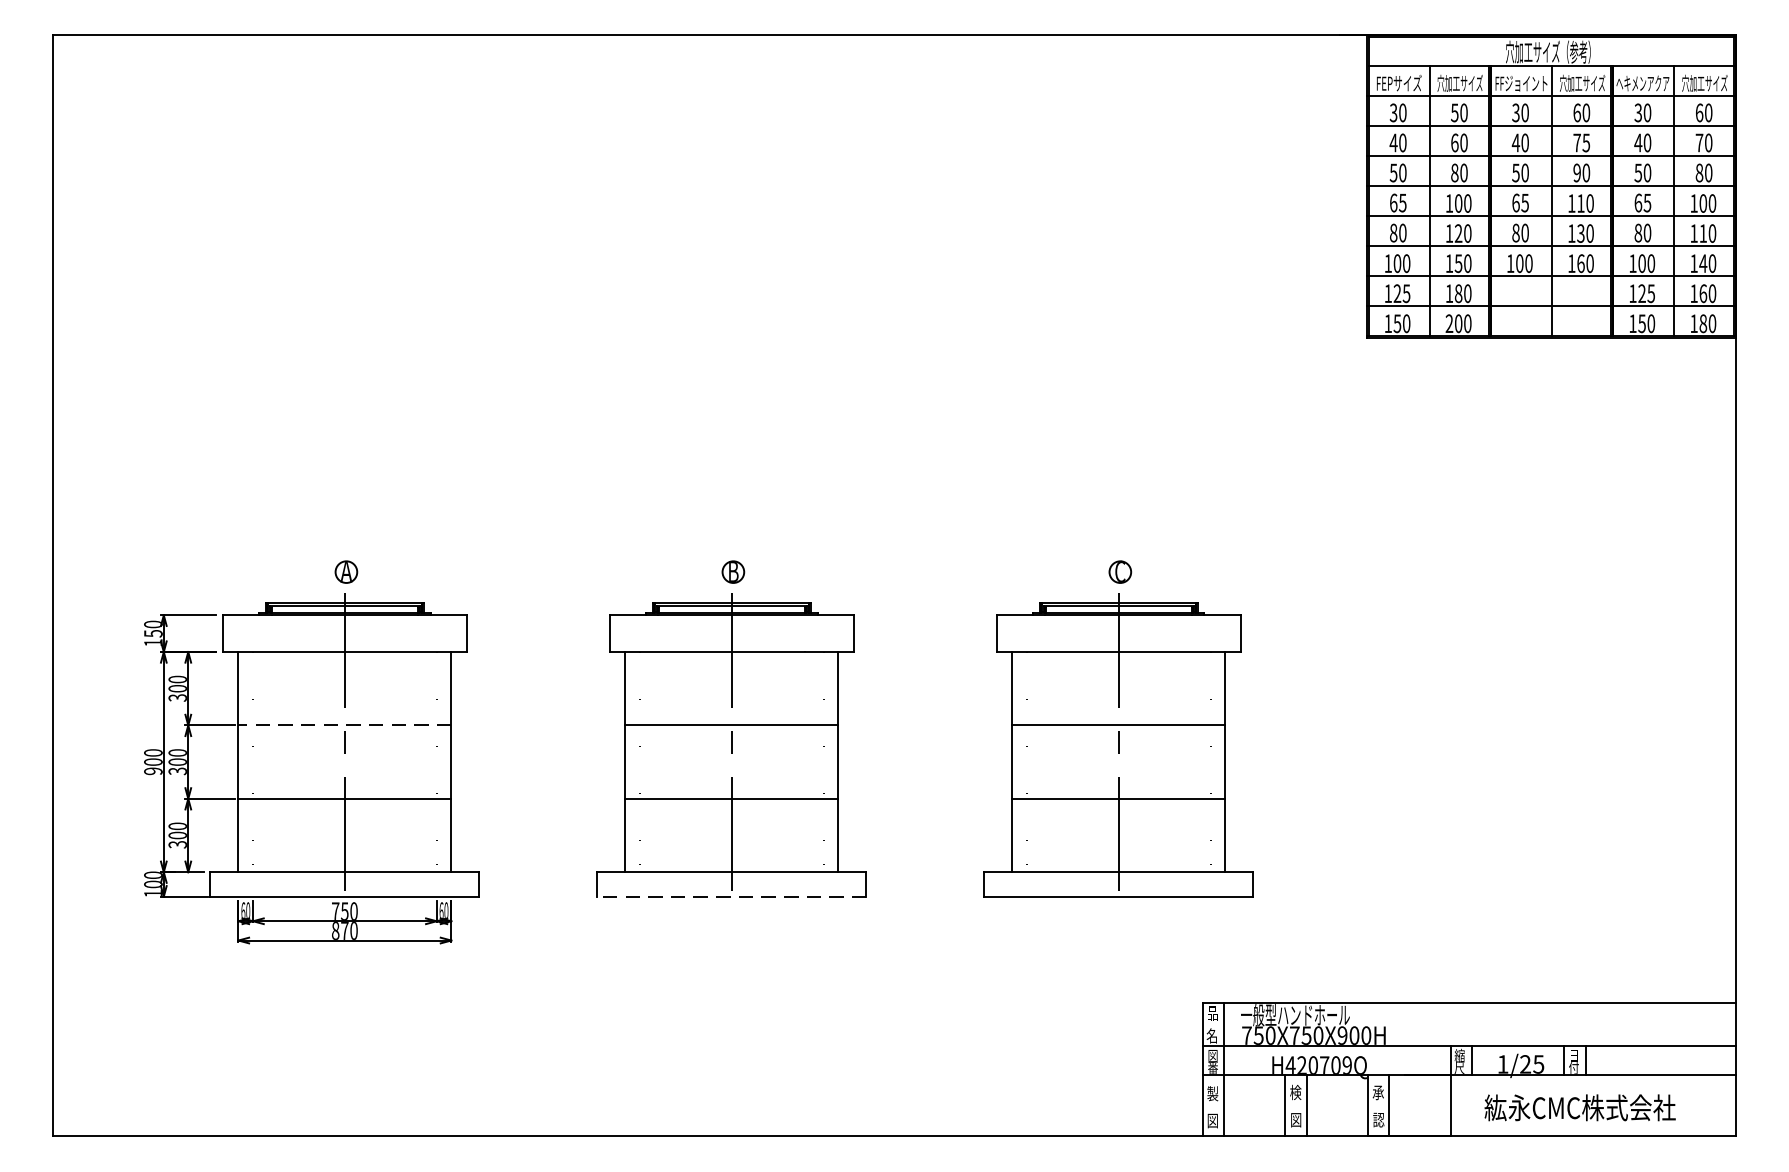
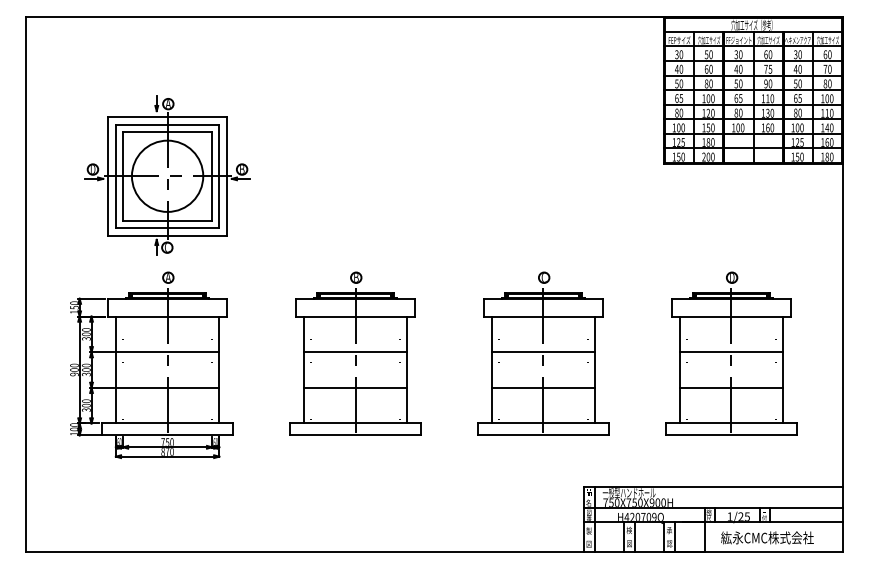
part: (344, 361) -> (167, 175), added
line: (344, 726) -> (167, 352), dashed -> solid
part: (1506, 728) -> (731, 353), added
line: (731, 896) -> (355, 435), dashed -> solid

